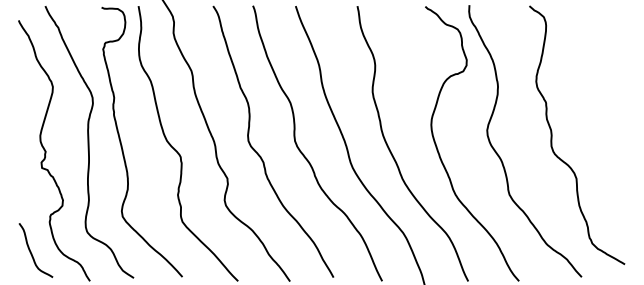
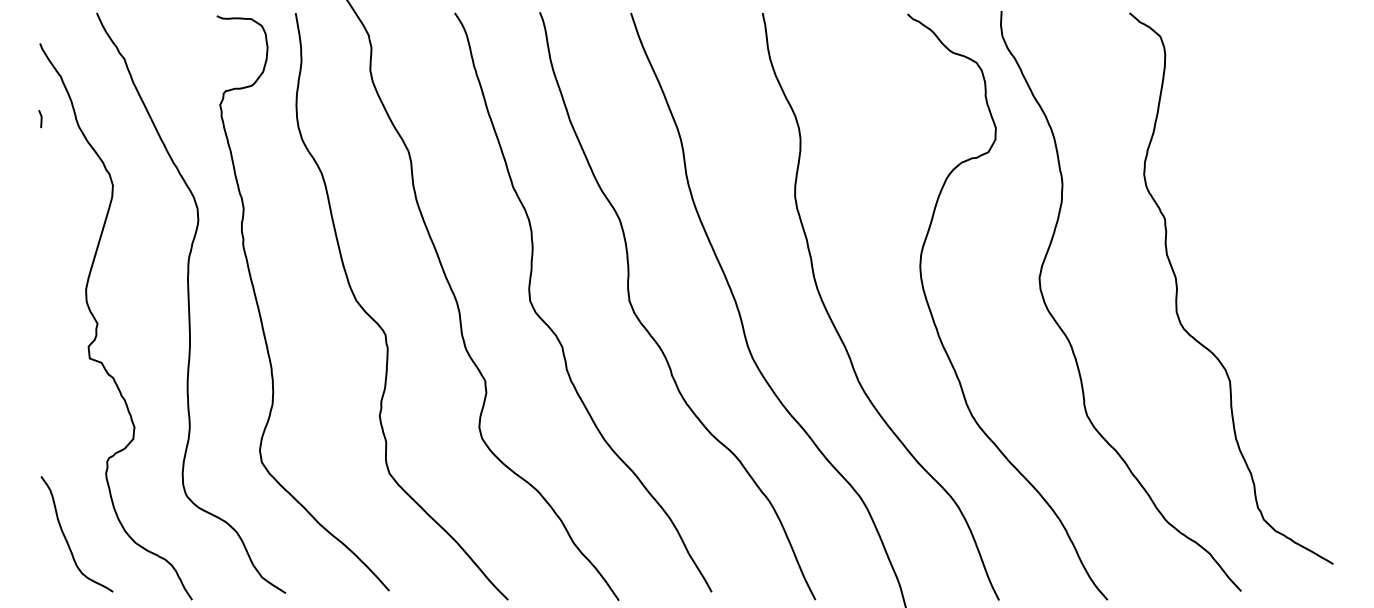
line: (18, 55) -> (39, 118), added

